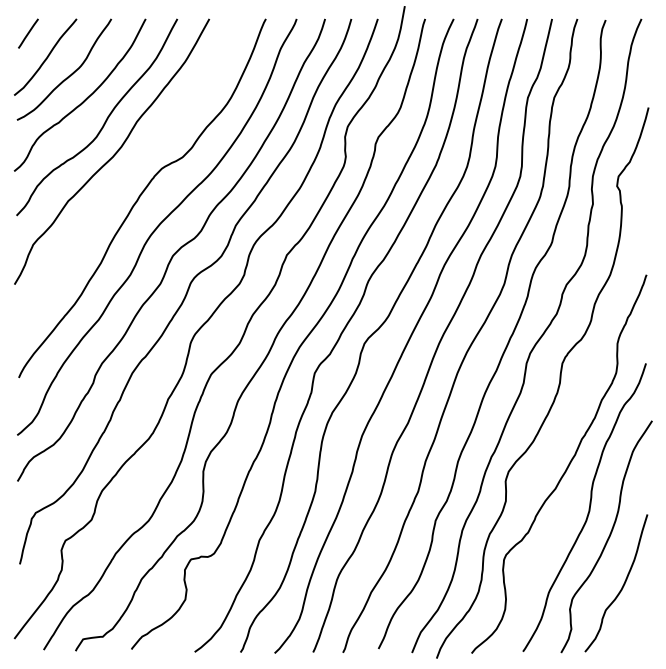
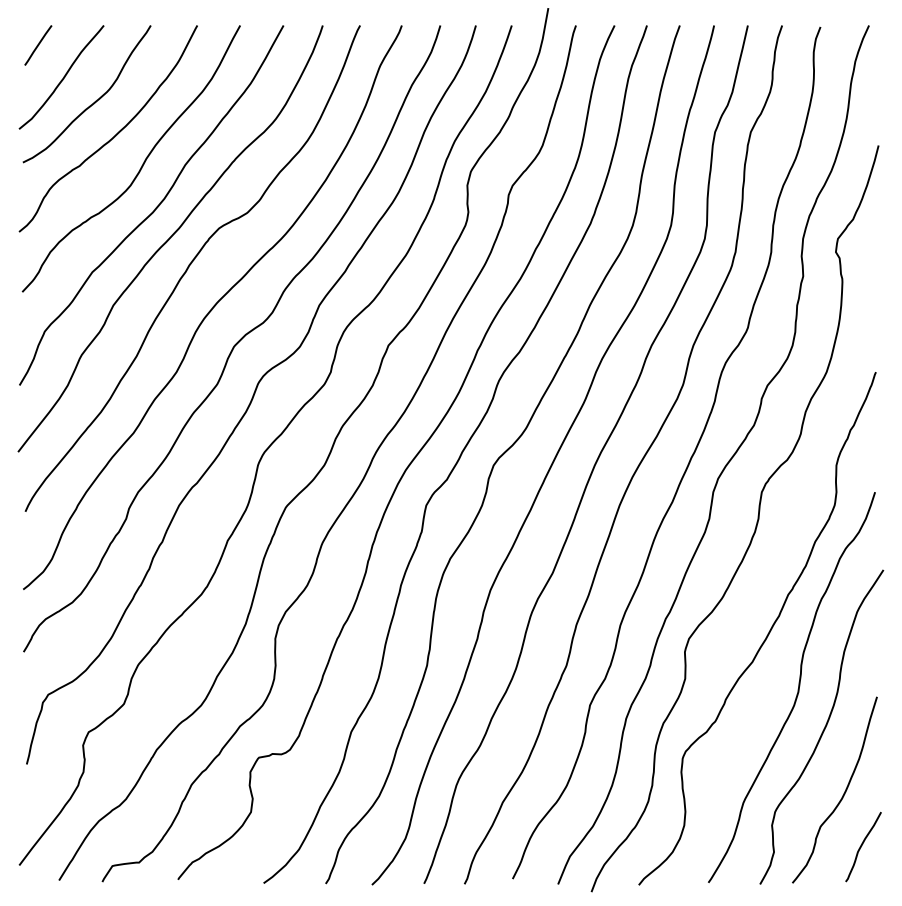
curve: (125, 176) -> (170, 238), added
curve: (635, 625) -> (861, 847), added

